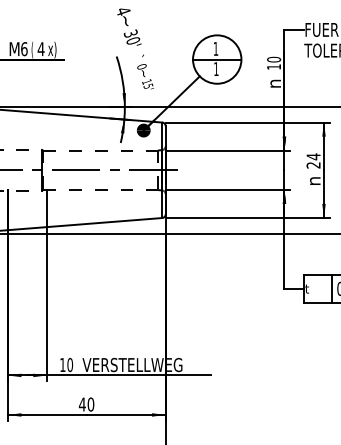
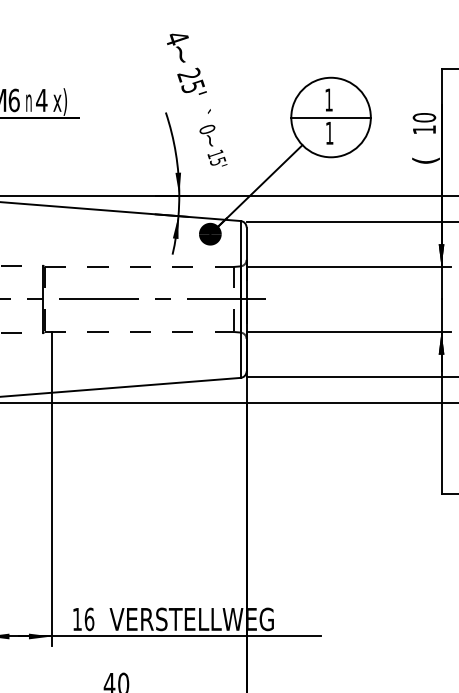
text: (131, 36) -> (190, 79), 30' -> 25'
text: (32, 49) -> (27, 101), ( -> n
text: (274, 83) -> (425, 156), n -> (
text: (70, 364) -> (89, 618), 10 -> 16

